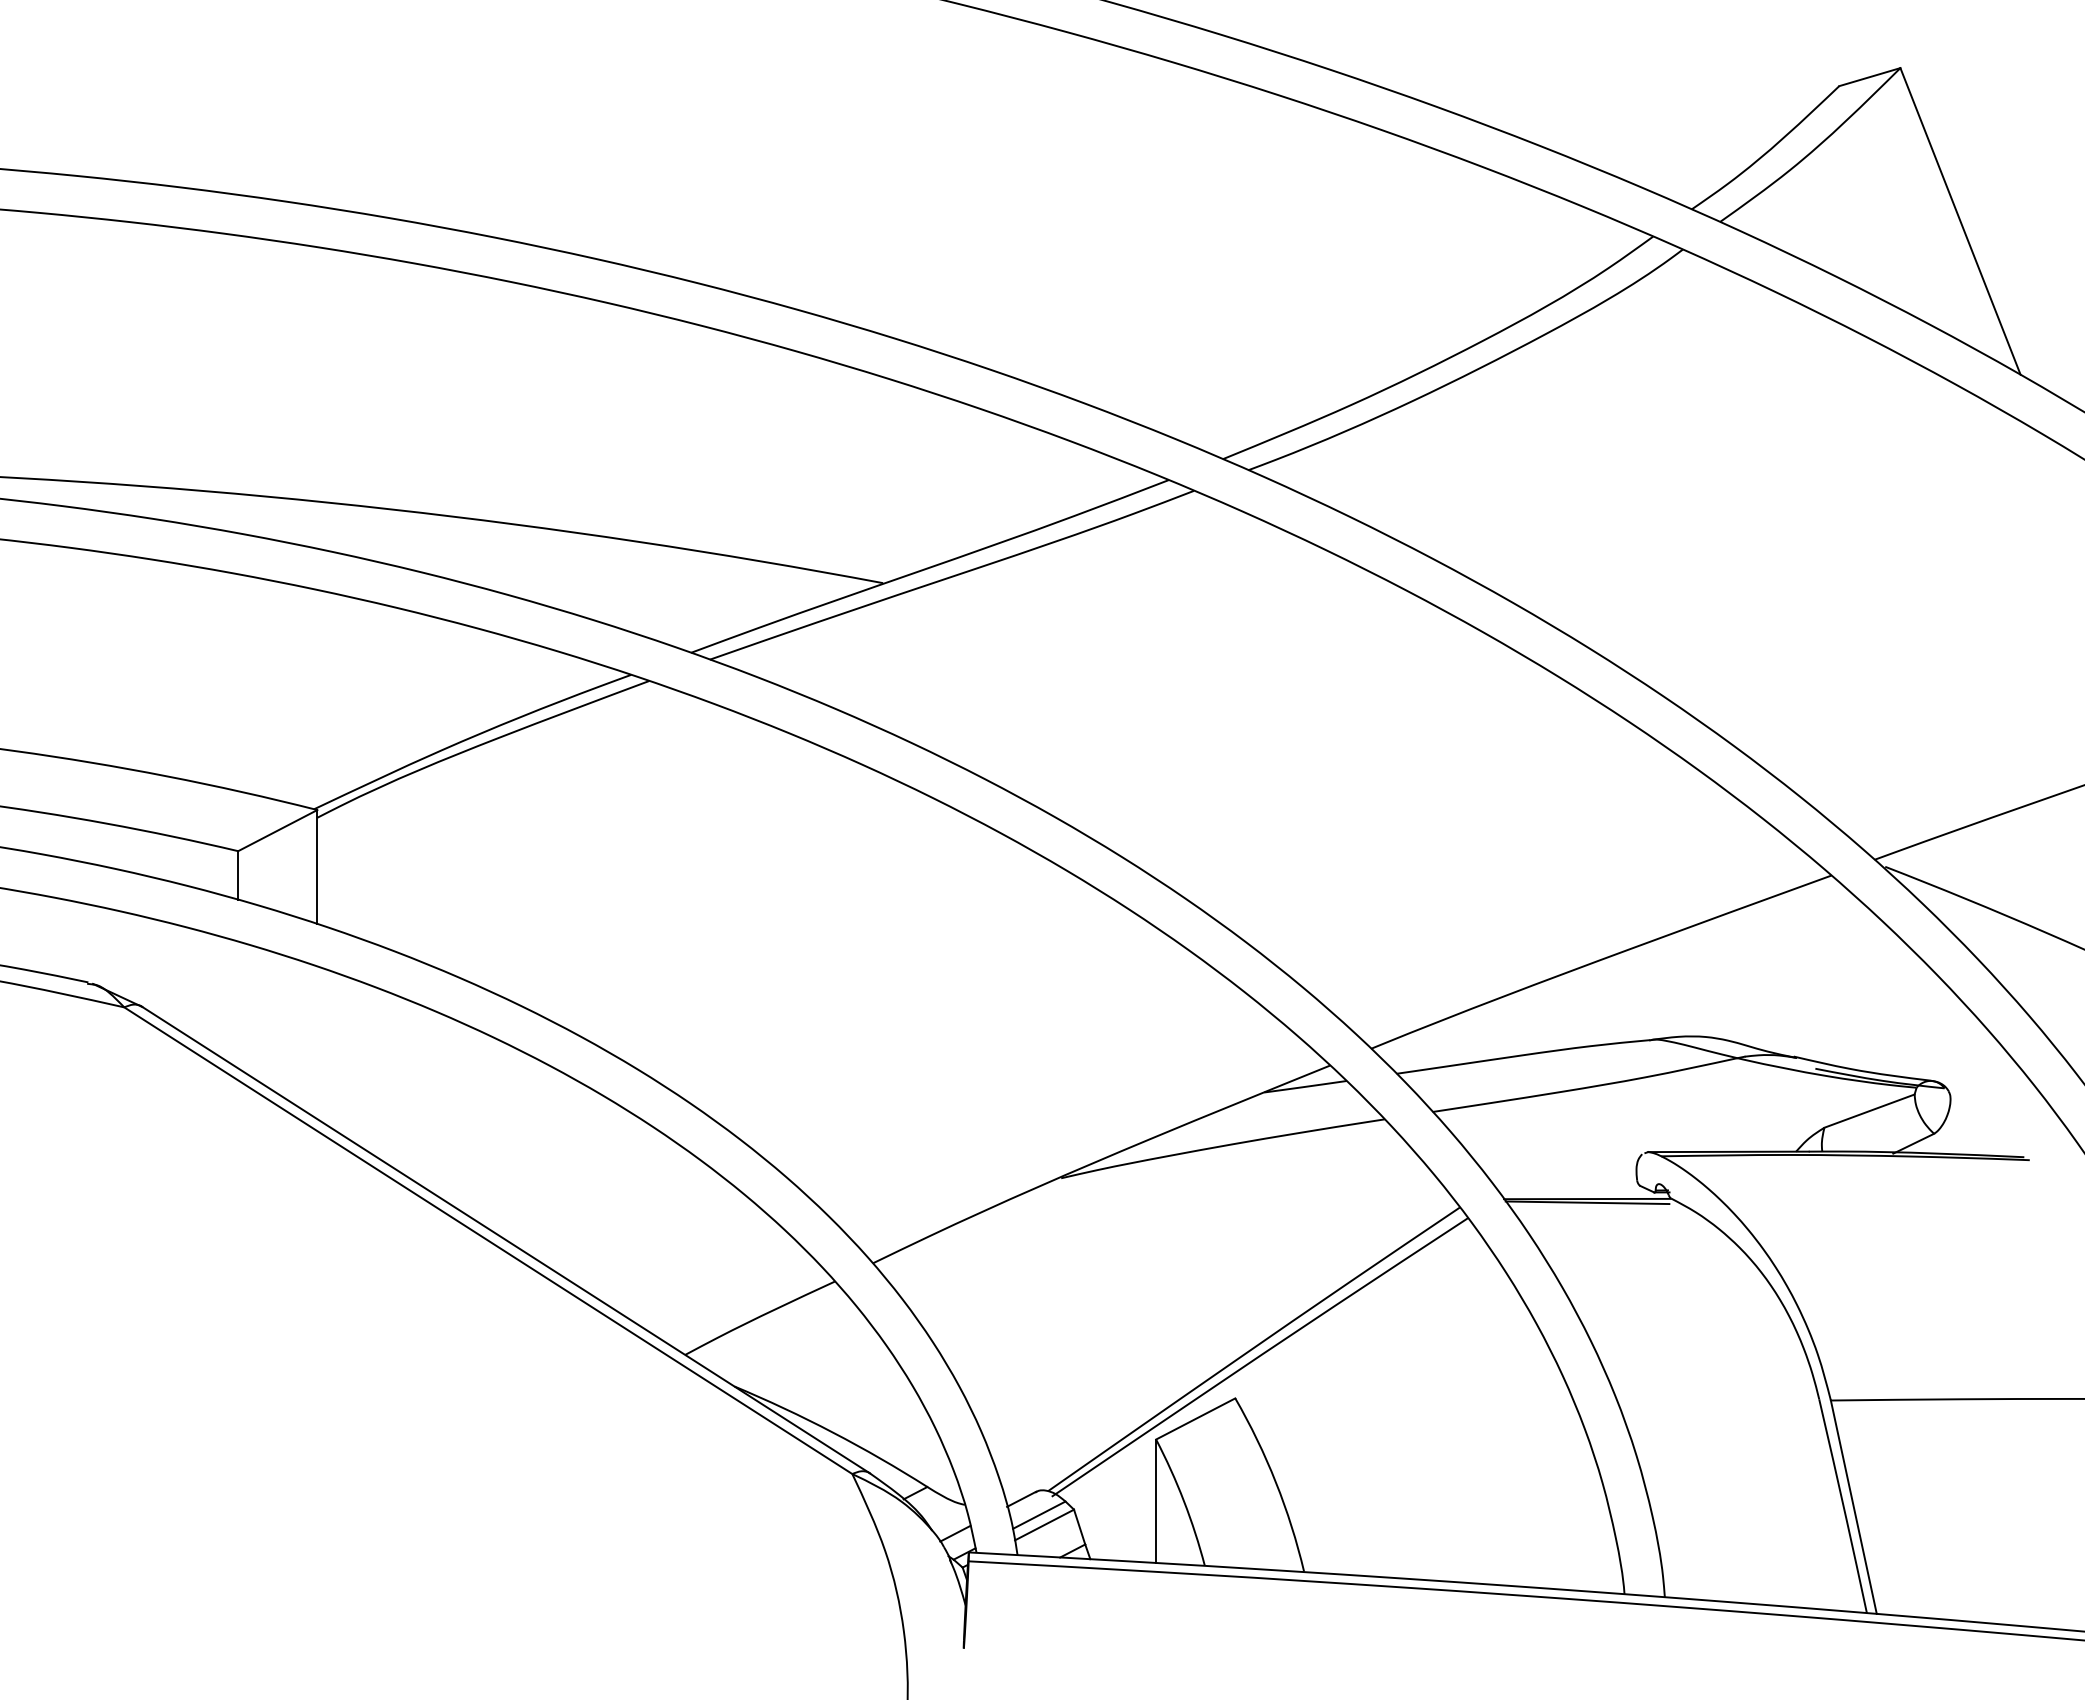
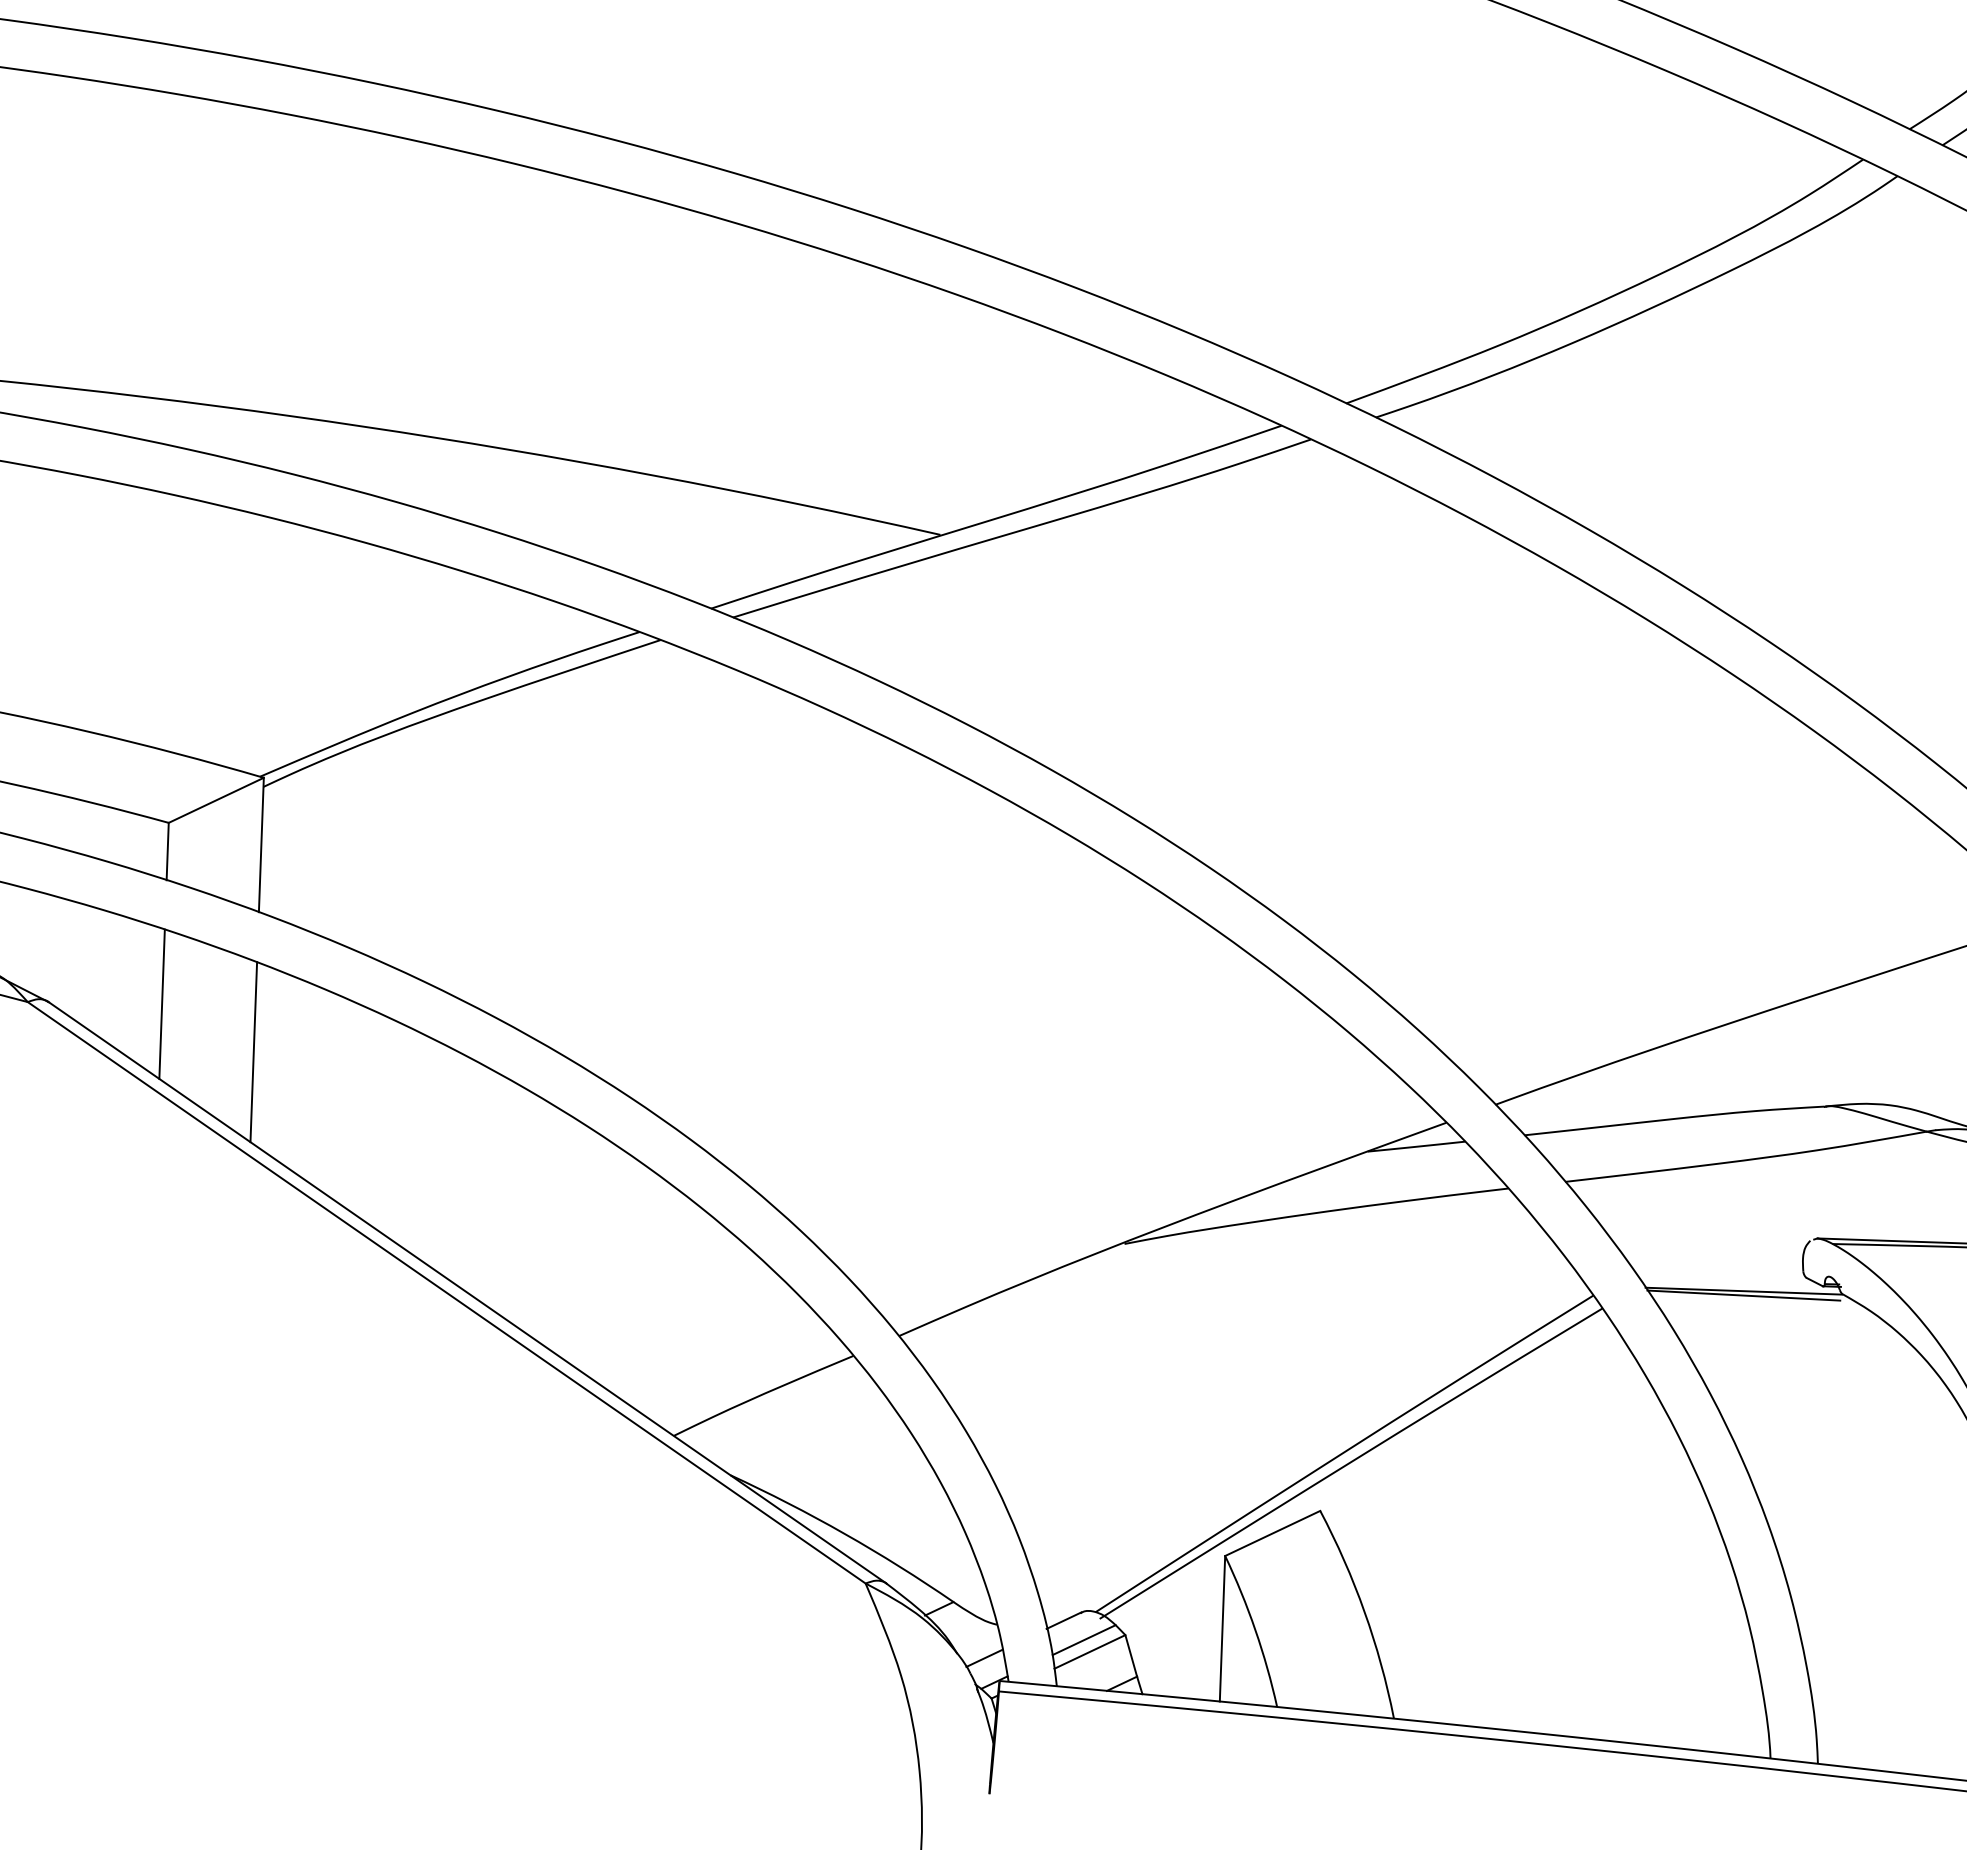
line: (238, 1004) -> (162, 1003), added
line: (317, 1042) -> (253, 1051), added

